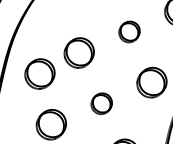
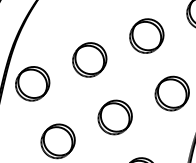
part: (129, 31) -> (146, 35), size x1.43
part: (39, 73) -> (32, 83), moved
part: (101, 103) -> (115, 117), size x1.43

